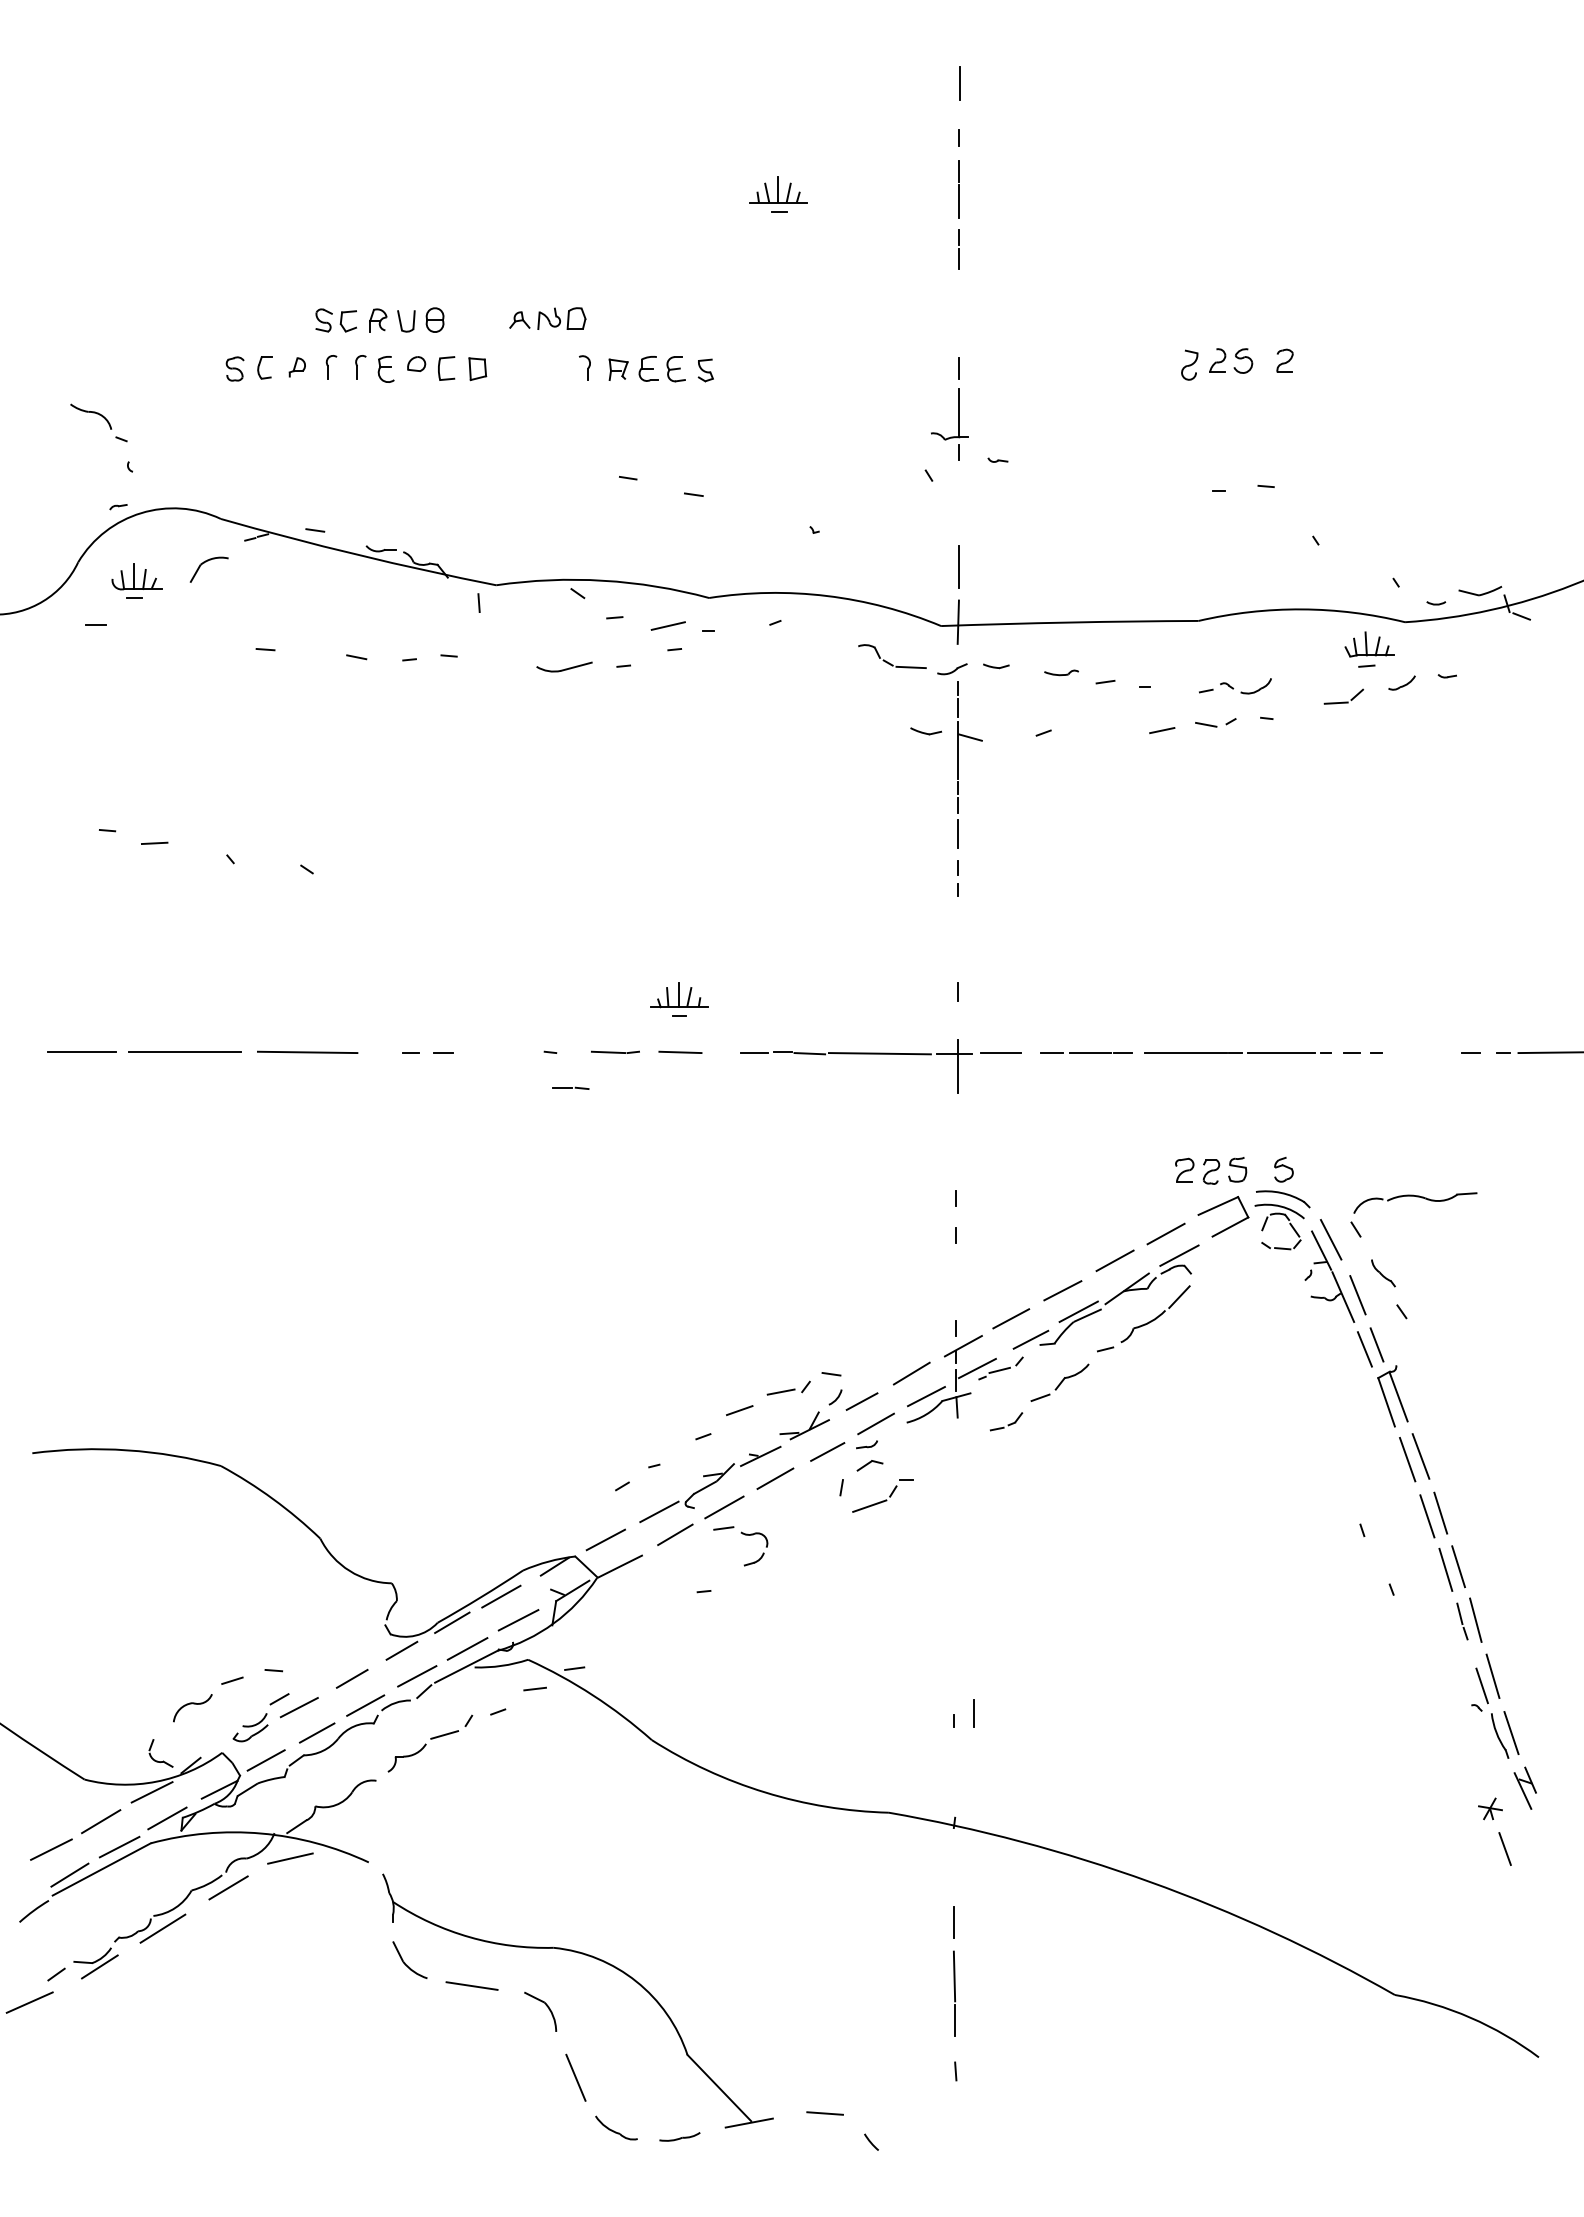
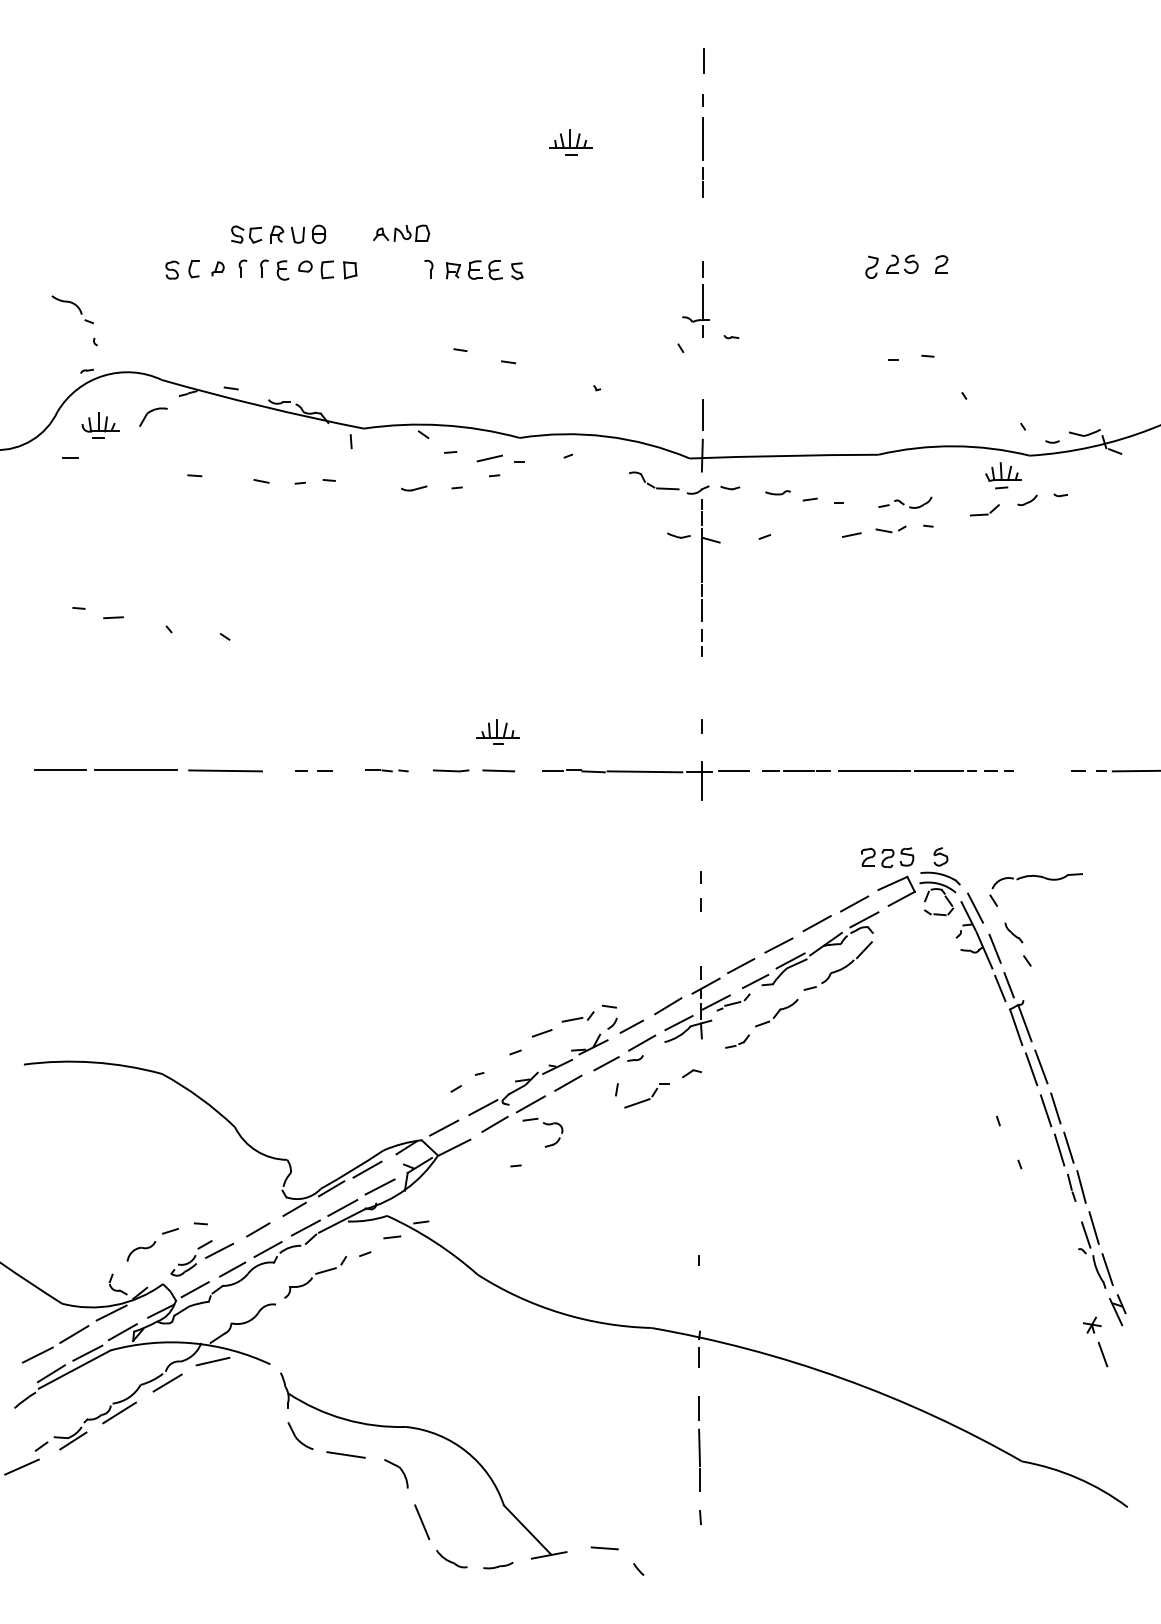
part: (564, 666) -> (413, 488), size x0.62
part: (570, 1087) -> (378, 770), moved
part: (869, 1465) -> (691, 1073), moved
line: (973, 1713) -> (698, 1357), moved

